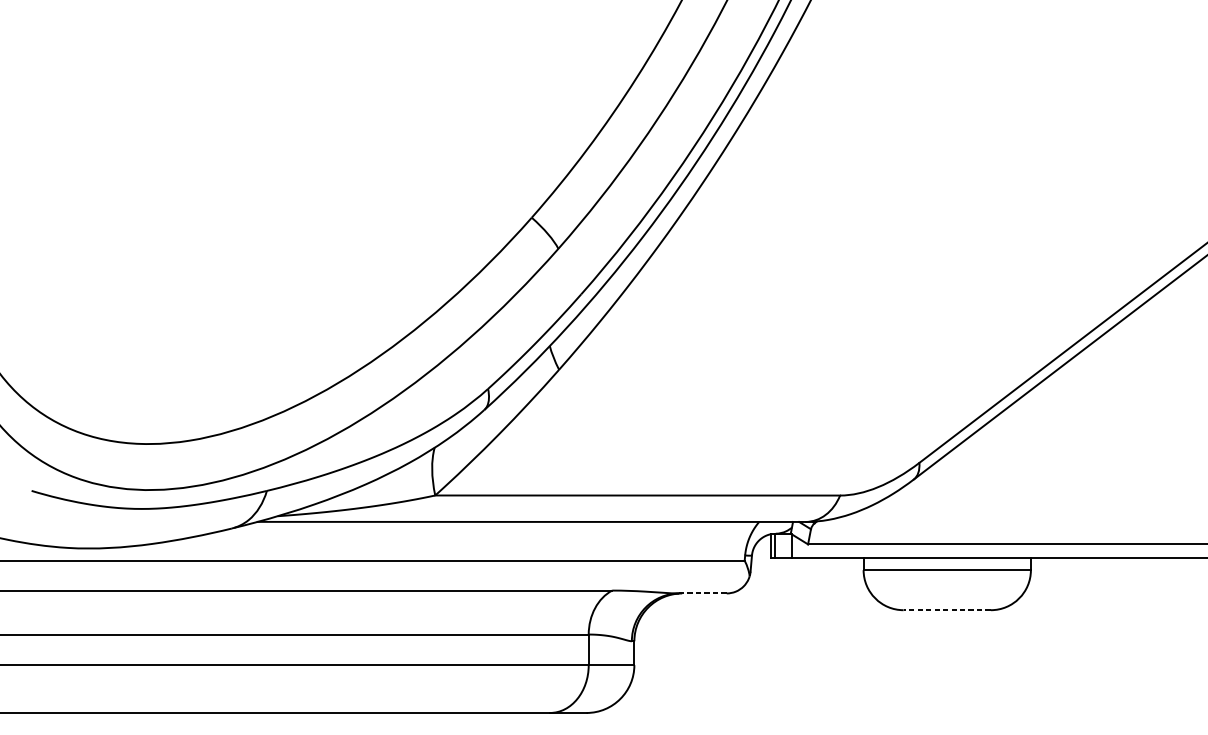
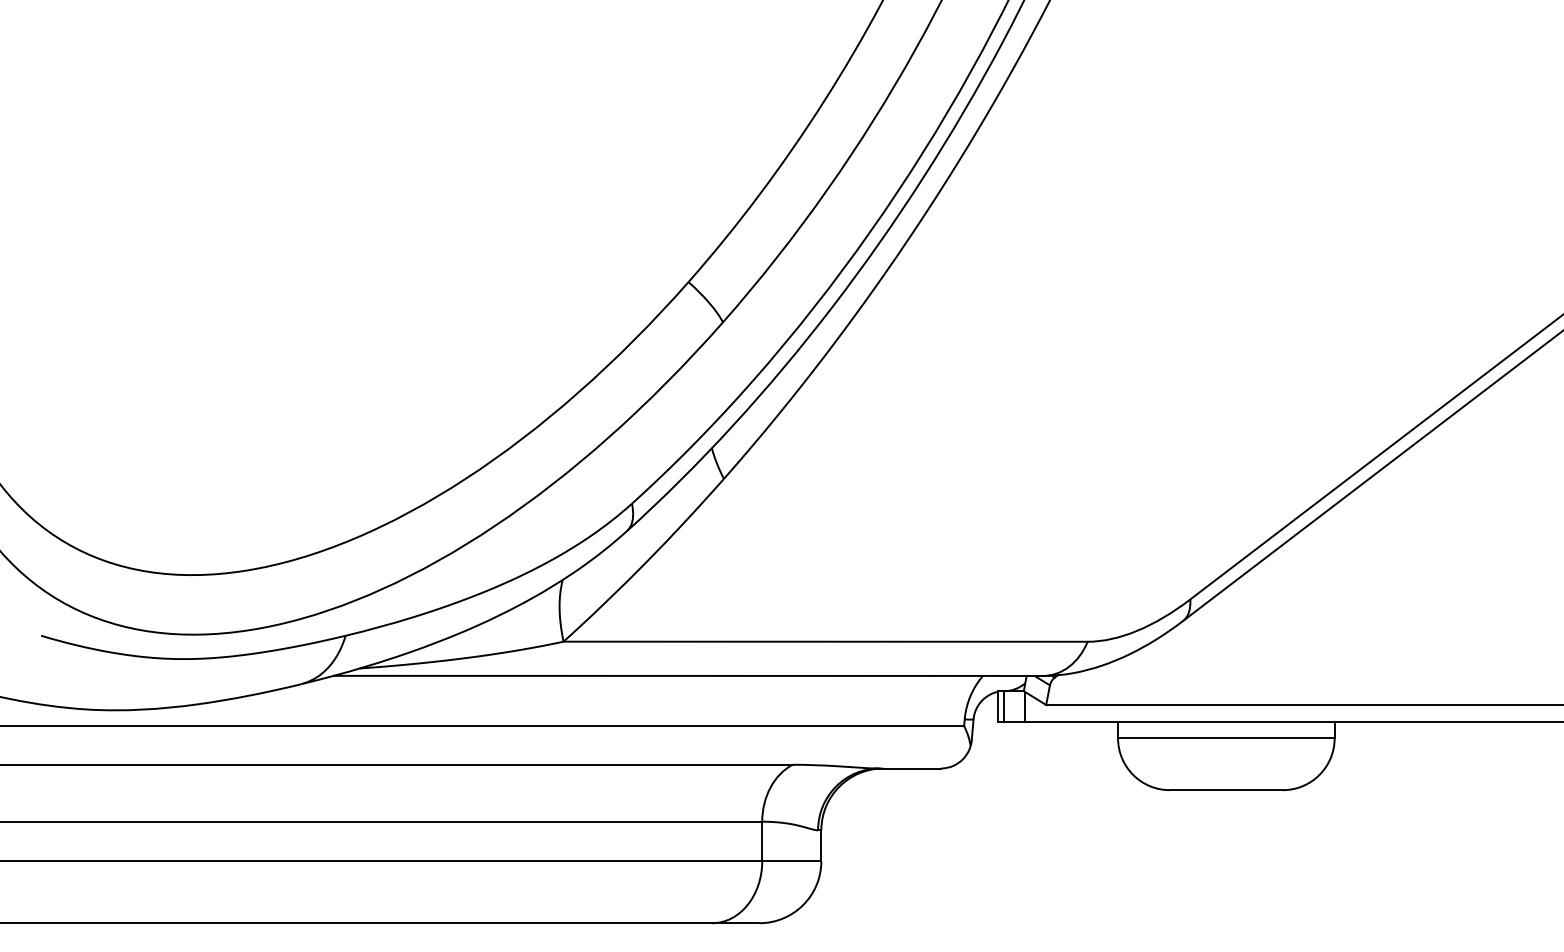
line: (703, 593) -> (910, 768), dashed -> solid
line: (946, 610) -> (1225, 790), dashed -> solid

